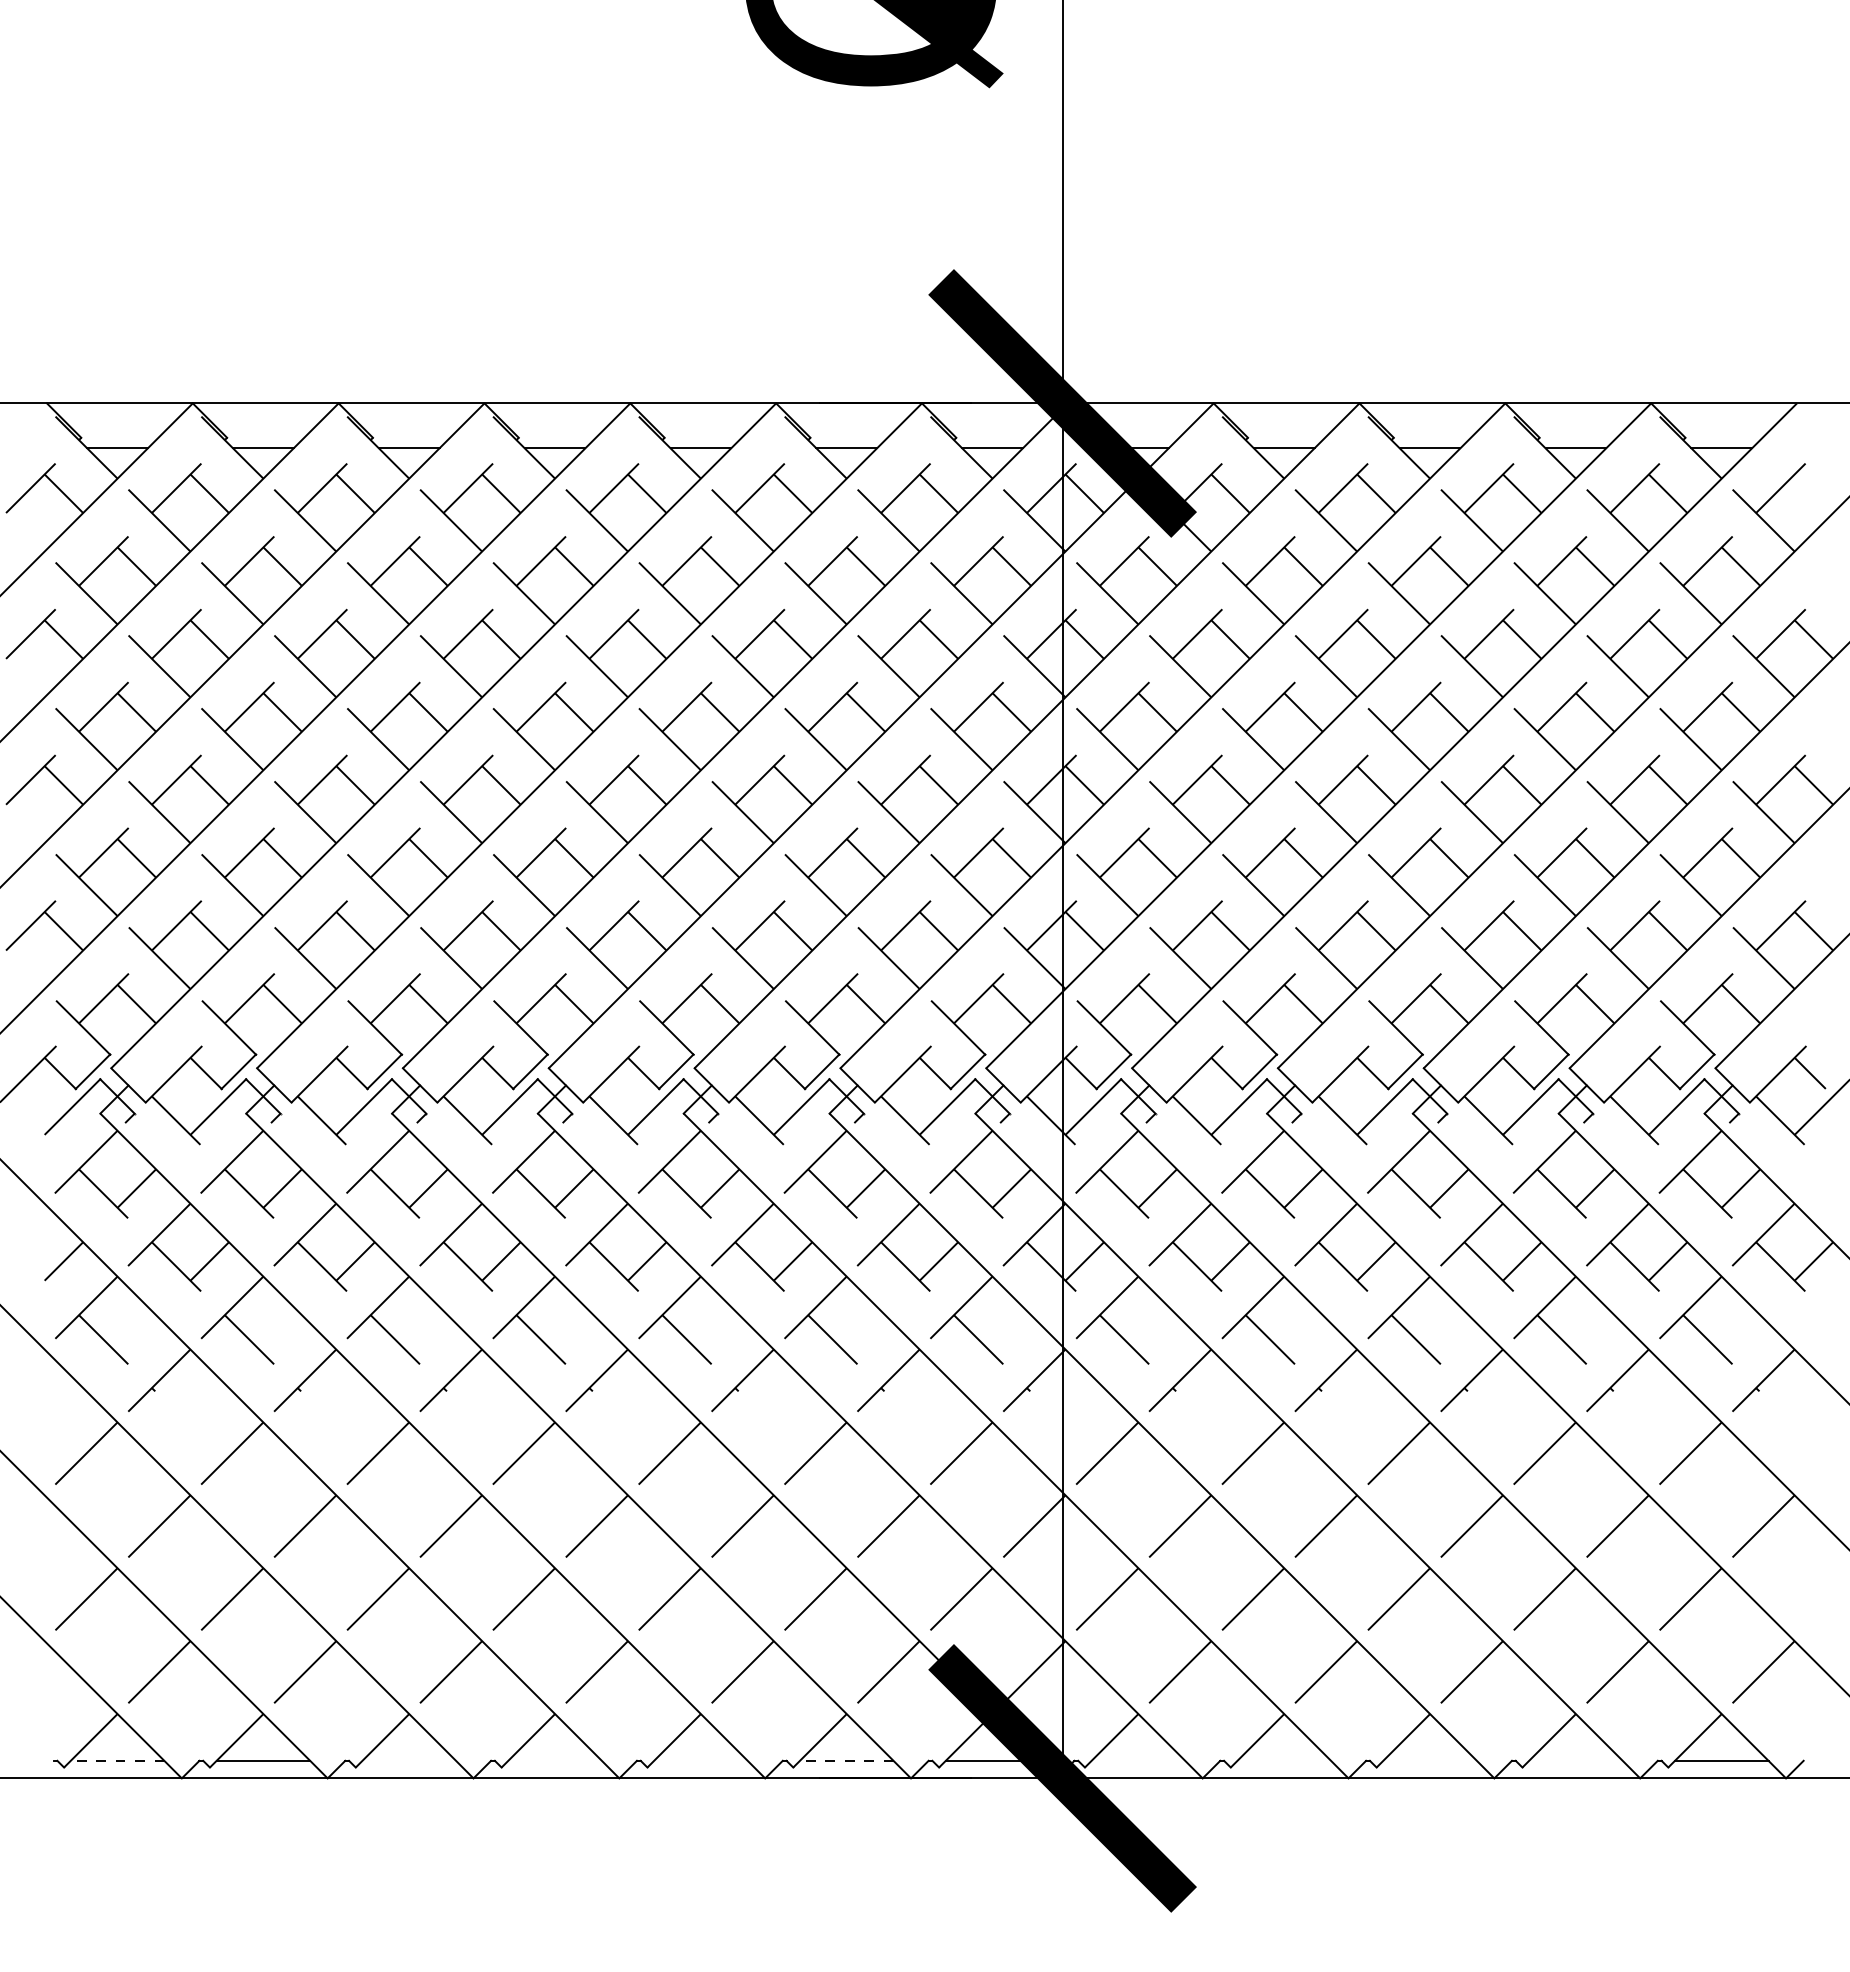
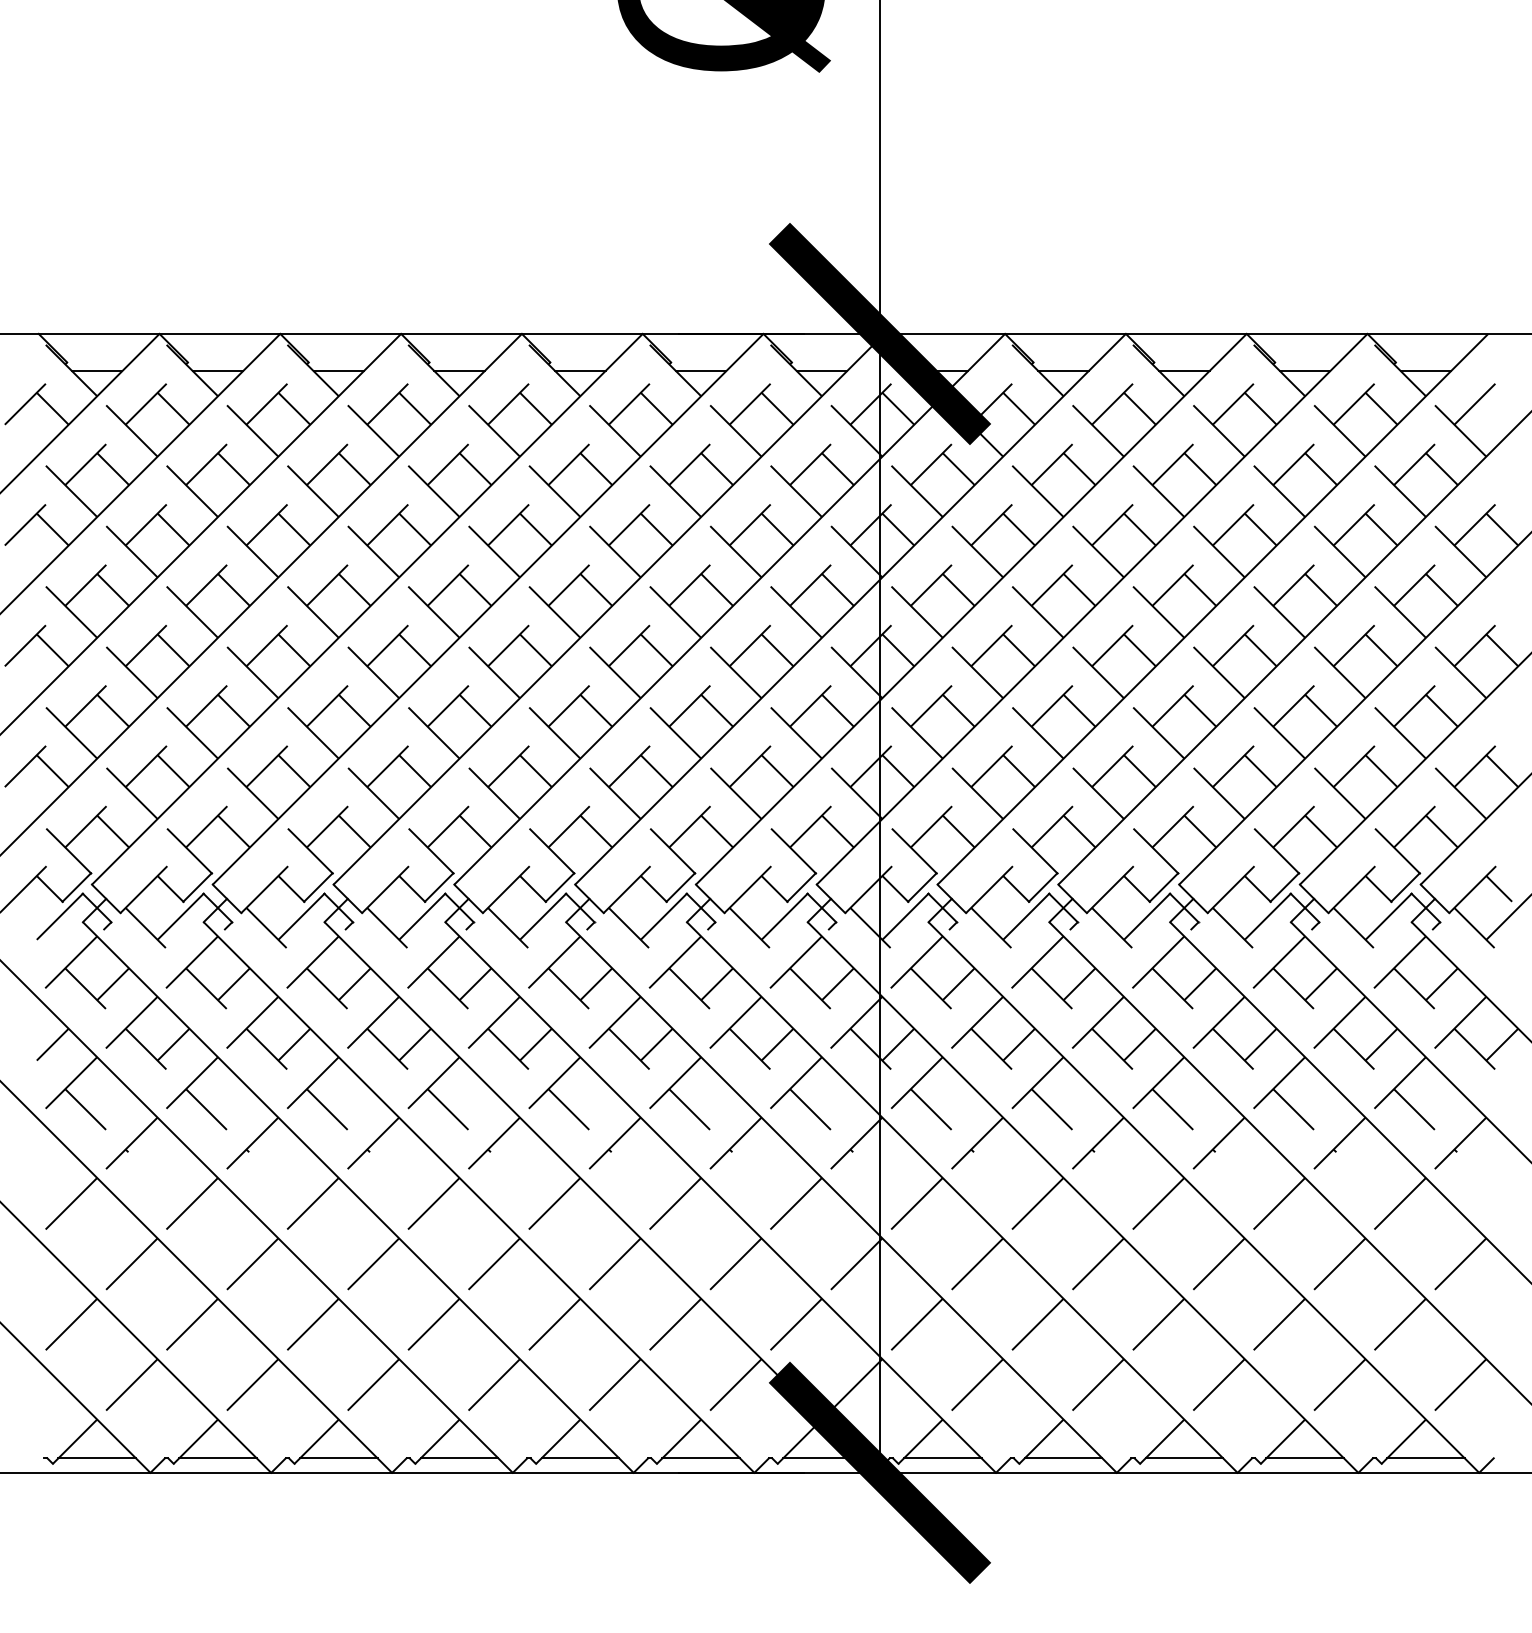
line: (117, 1760) -> (97, 1458), dashed -> solid
line: (409, 1760) -> (339, 1458), added
line: (554, 1760) -> (459, 1458), added
line: (700, 1760) -> (580, 1458), added
line: (846, 1760) -> (700, 1458), dashed -> solid
line: (1138, 1760) -> (942, 1458), added
line: (1284, 1760) -> (1063, 1458), added
line: (1429, 1760) -> (1183, 1458), added
line: (1575, 1760) -> (1304, 1458), added

